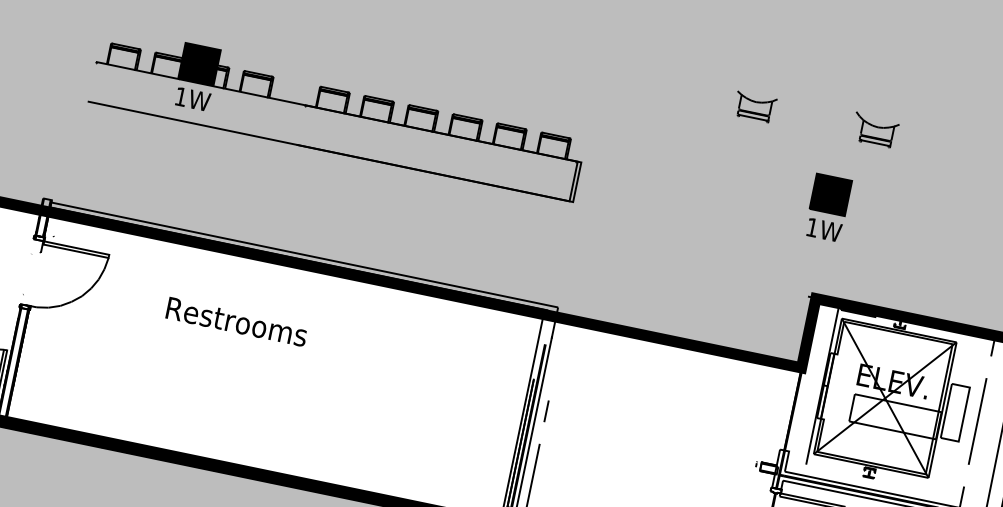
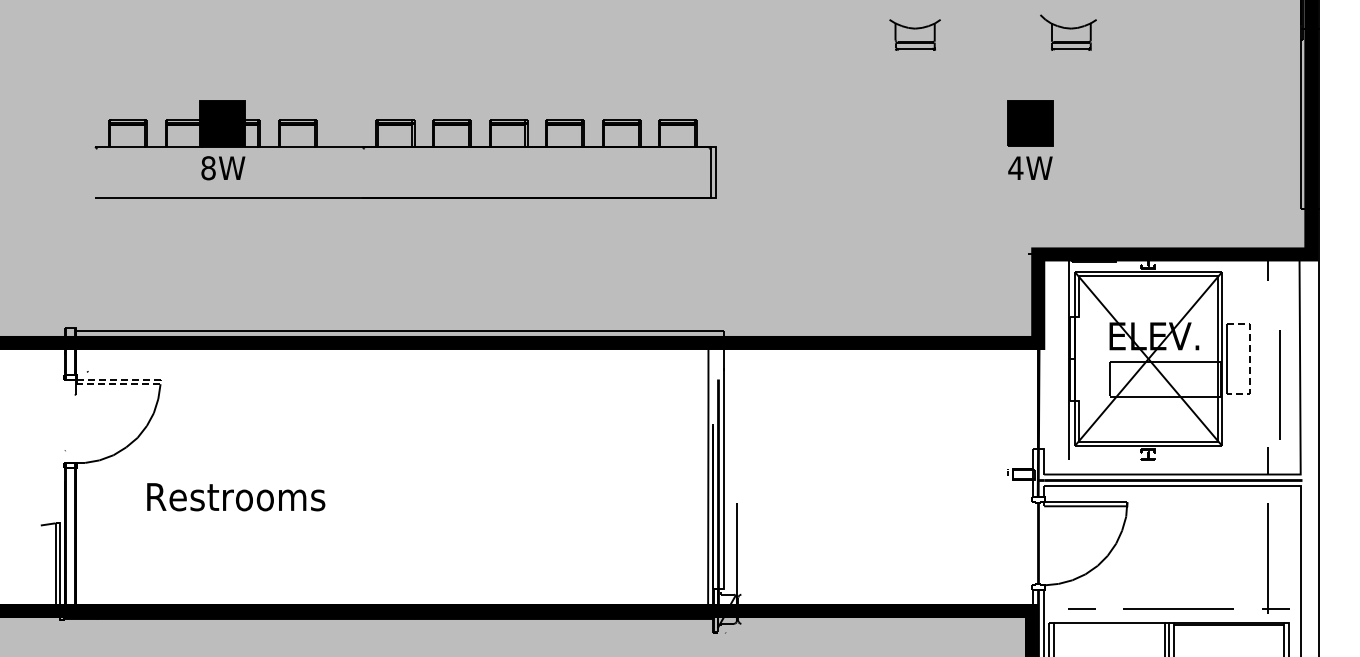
text: (181, 97) -> (208, 168), 1W -> 8W
text: (812, 226) -> (1015, 167), 1W -> 4W
line: (108, 256) -> (160, 382), solid -> dashed
text: (237, 322) -> (236, 497), moved
line: (546, 410) -> (736, 460), removed
line: (964, 414) -> (1249, 358), solid -> dashed
line: (977, 421) -> (1279, 384), moved

